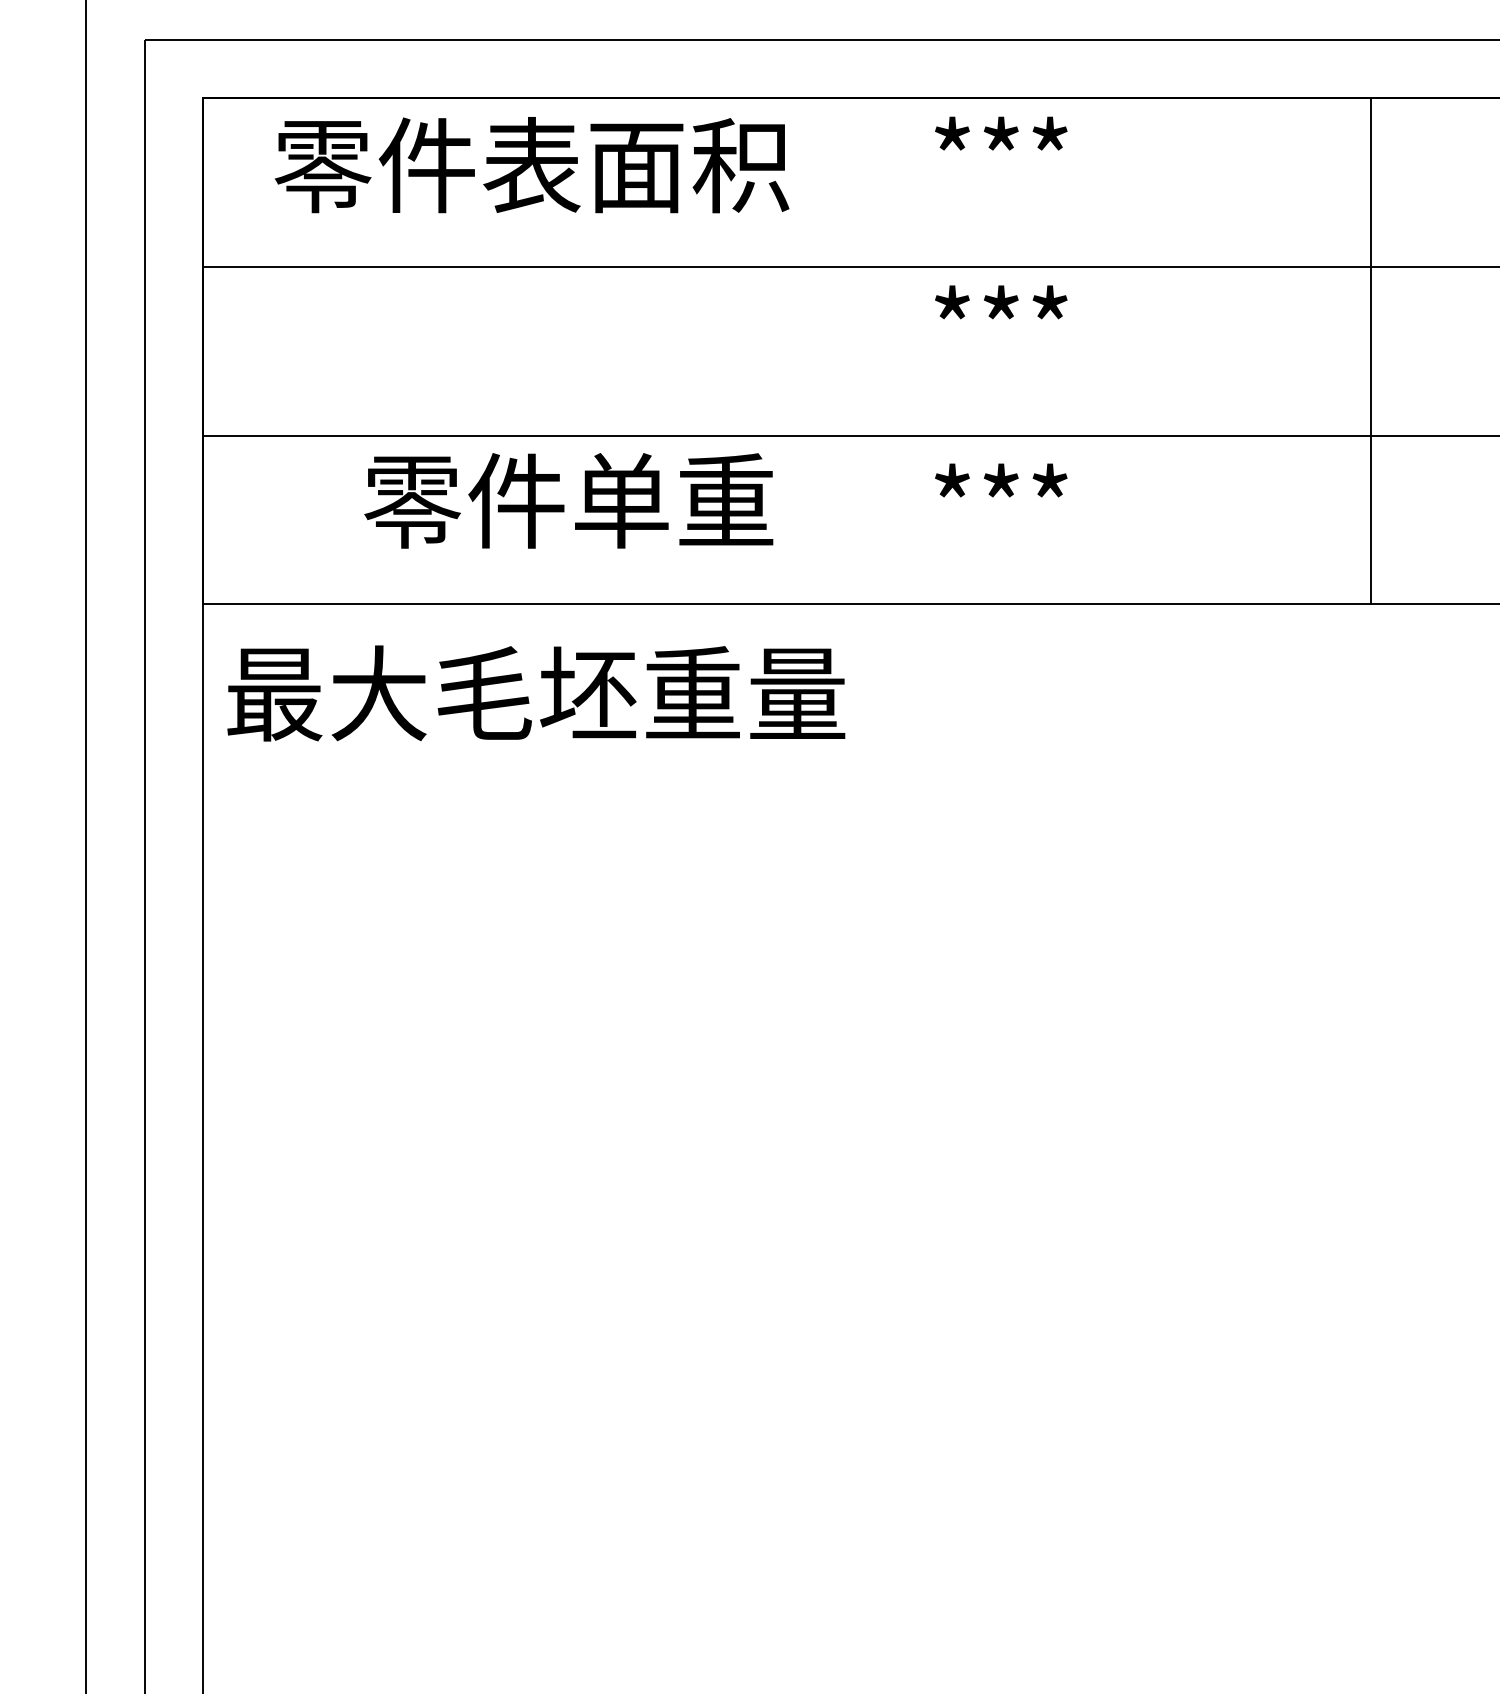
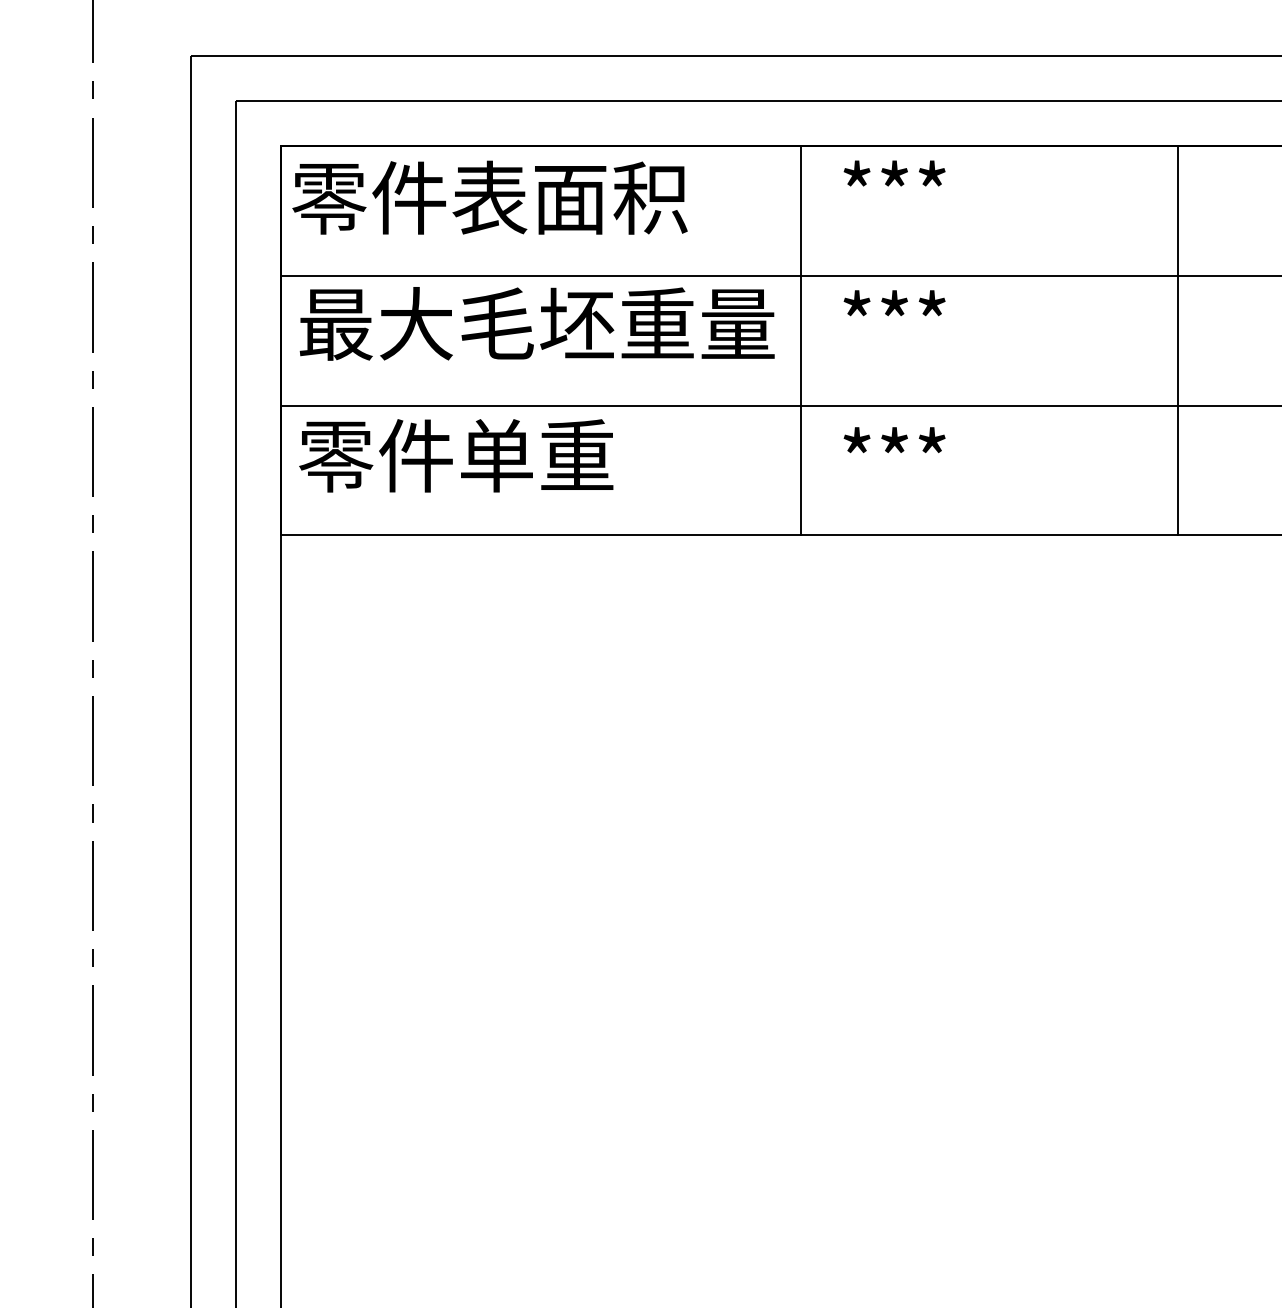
text: (531, 164) -> (489, 197), moved
line: (880, 350) -> (801, 340), added
text: (569, 500) -> (456, 455), moved
text: (535, 693) -> (536, 323), moved

